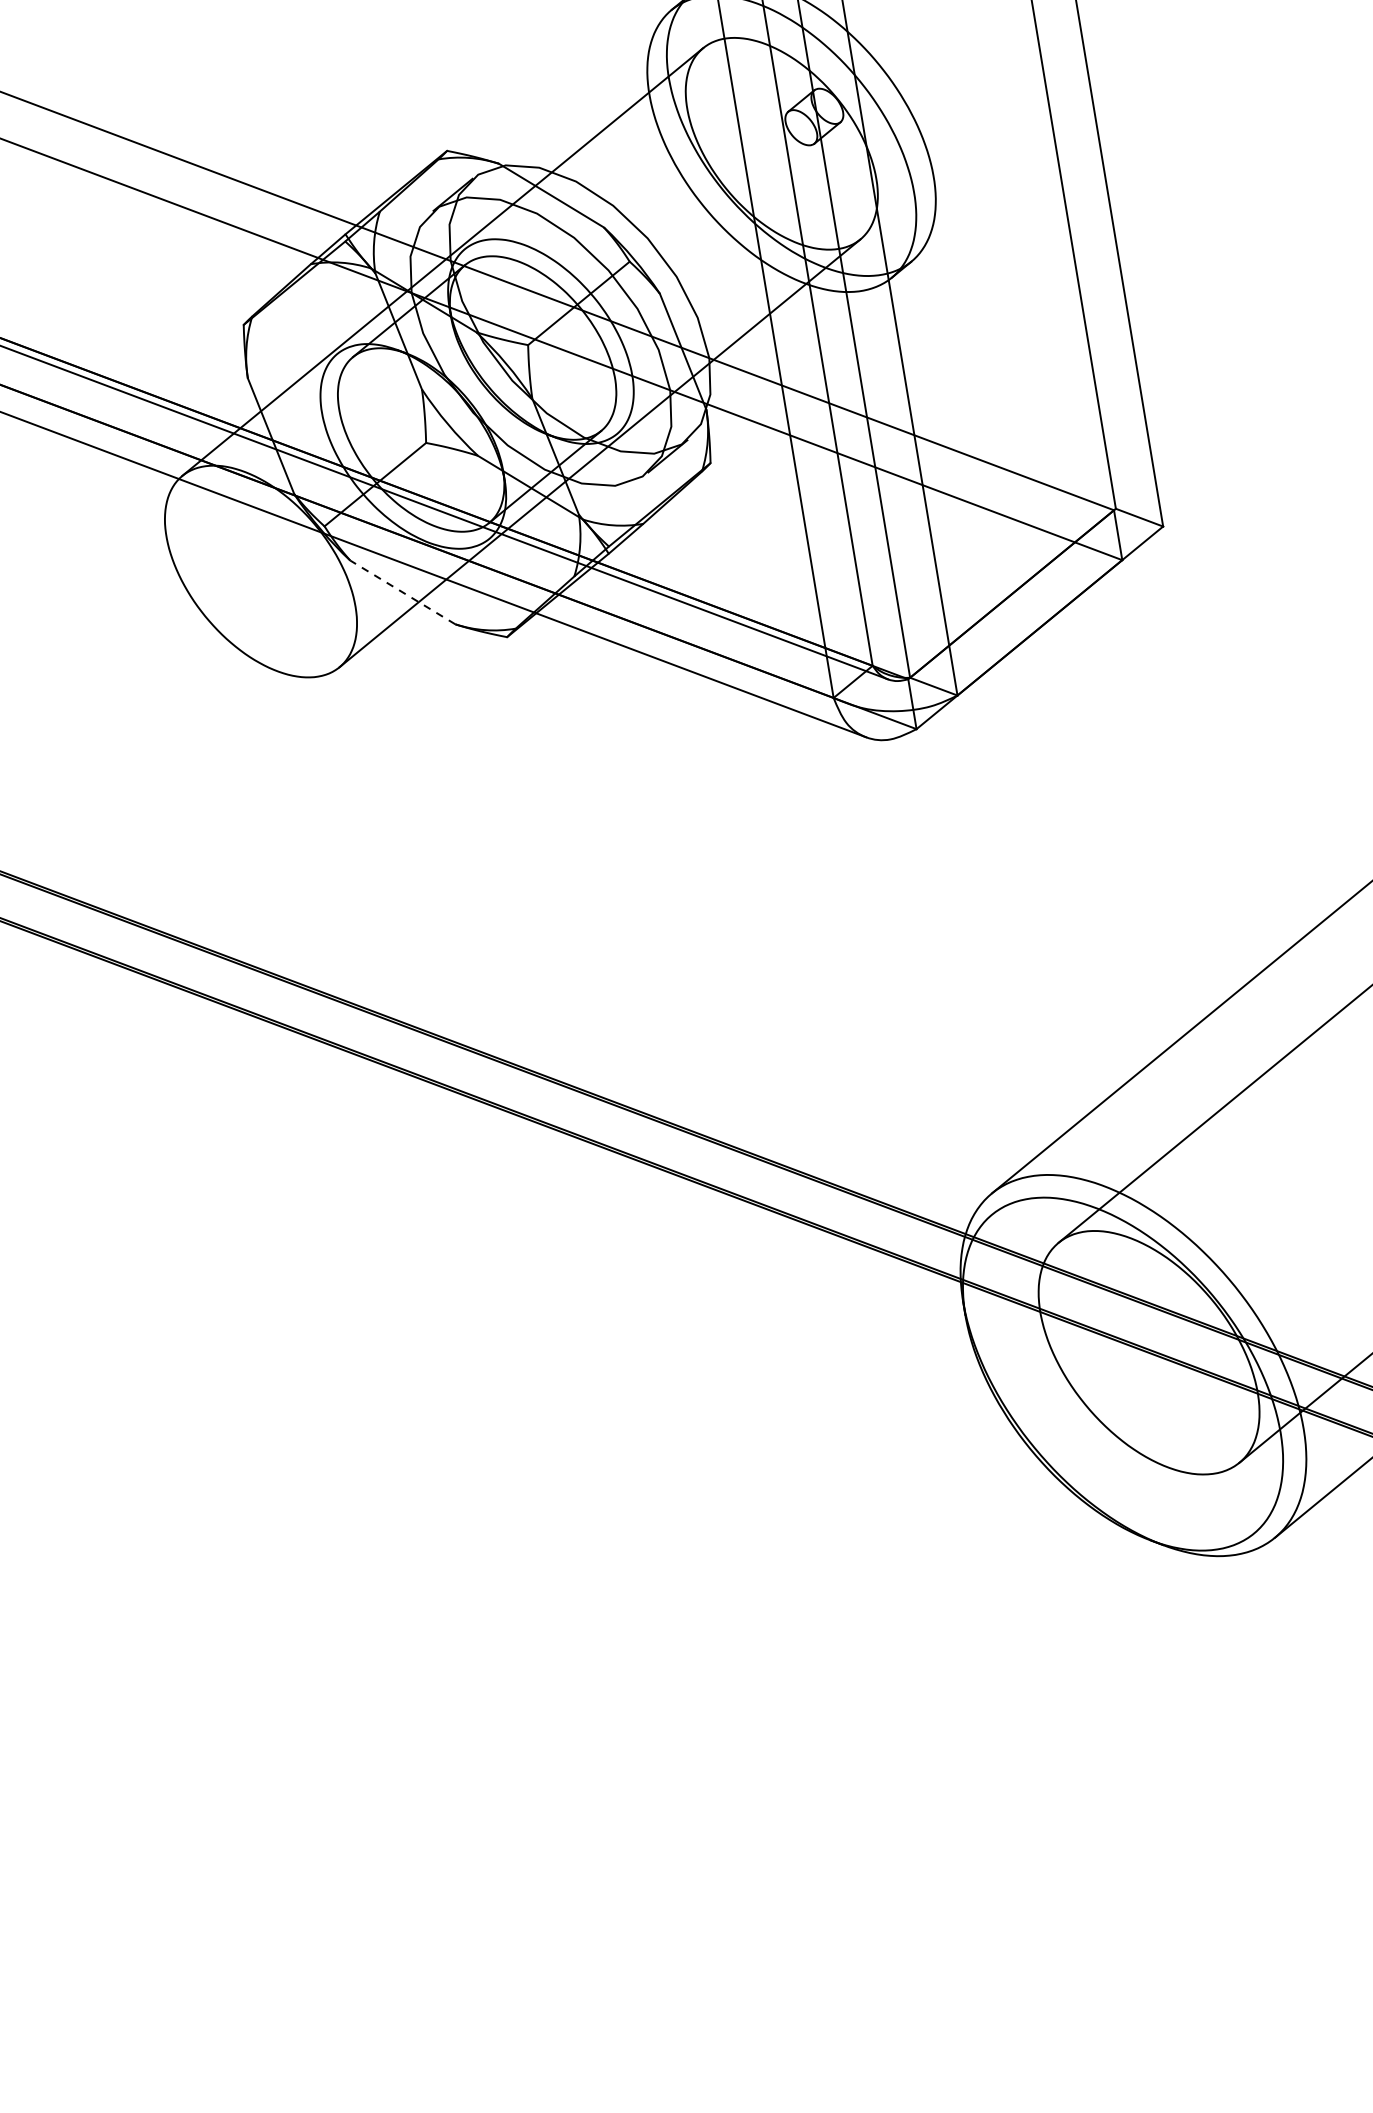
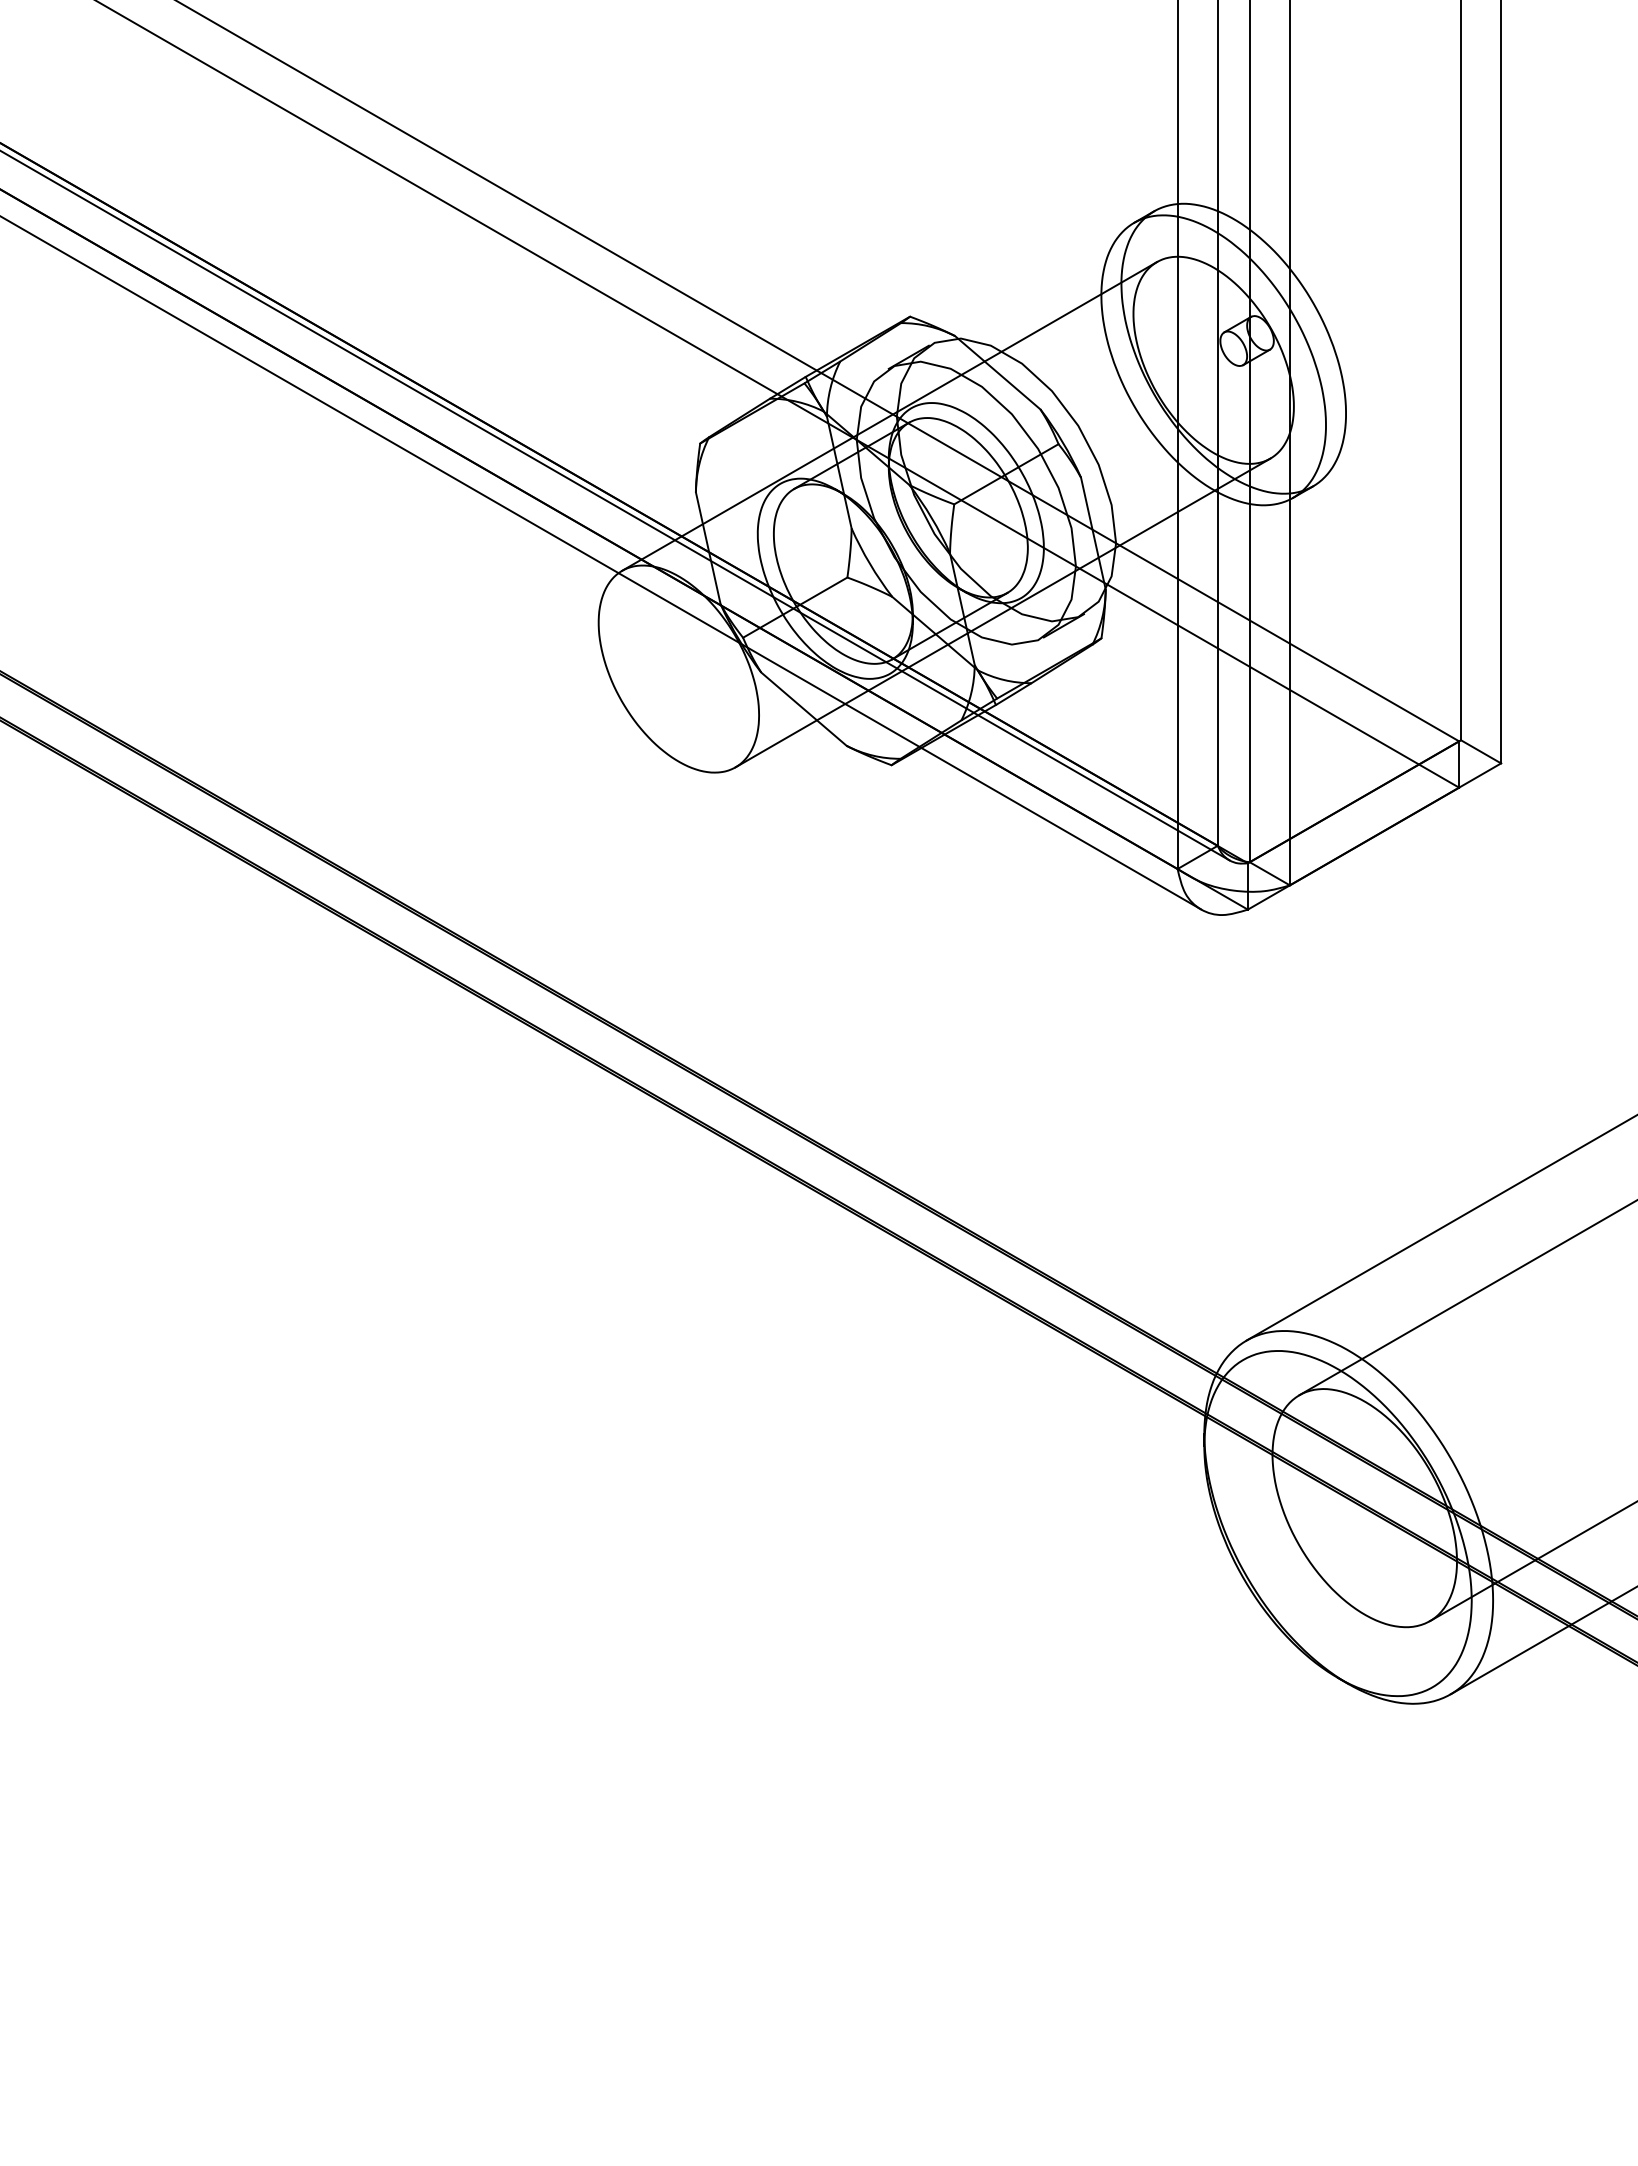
line: (402, 591) -> (803, 708), dashed -> solid

